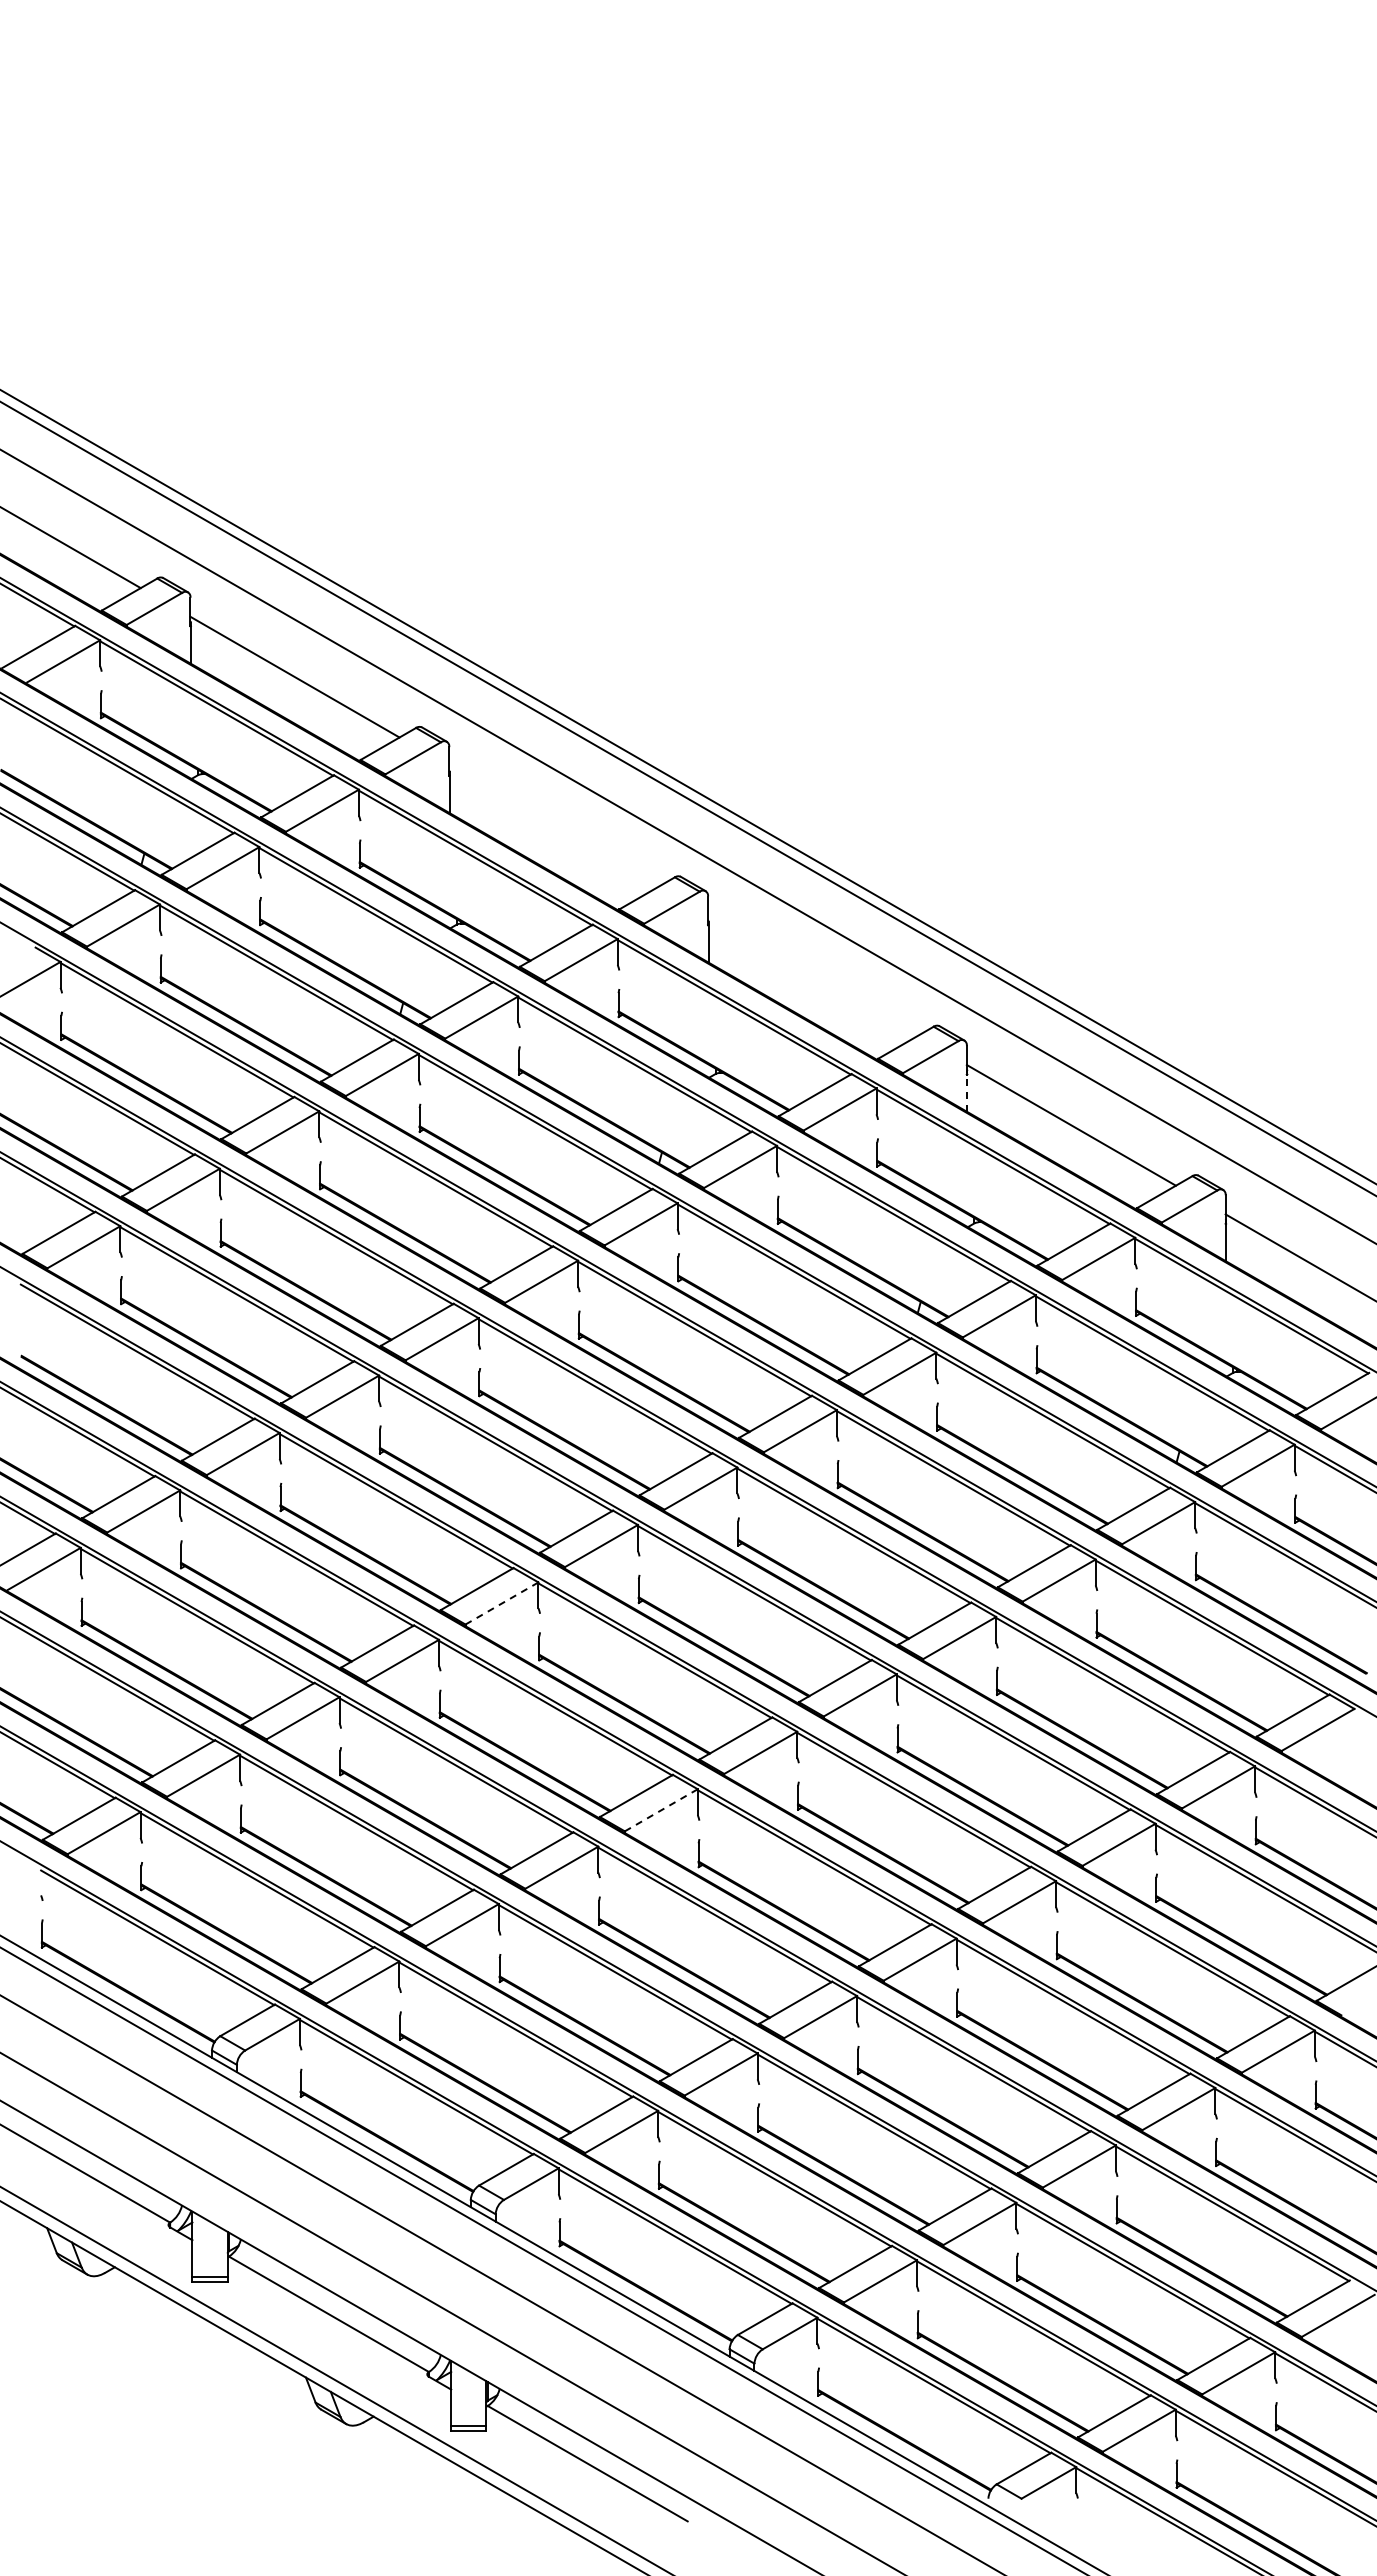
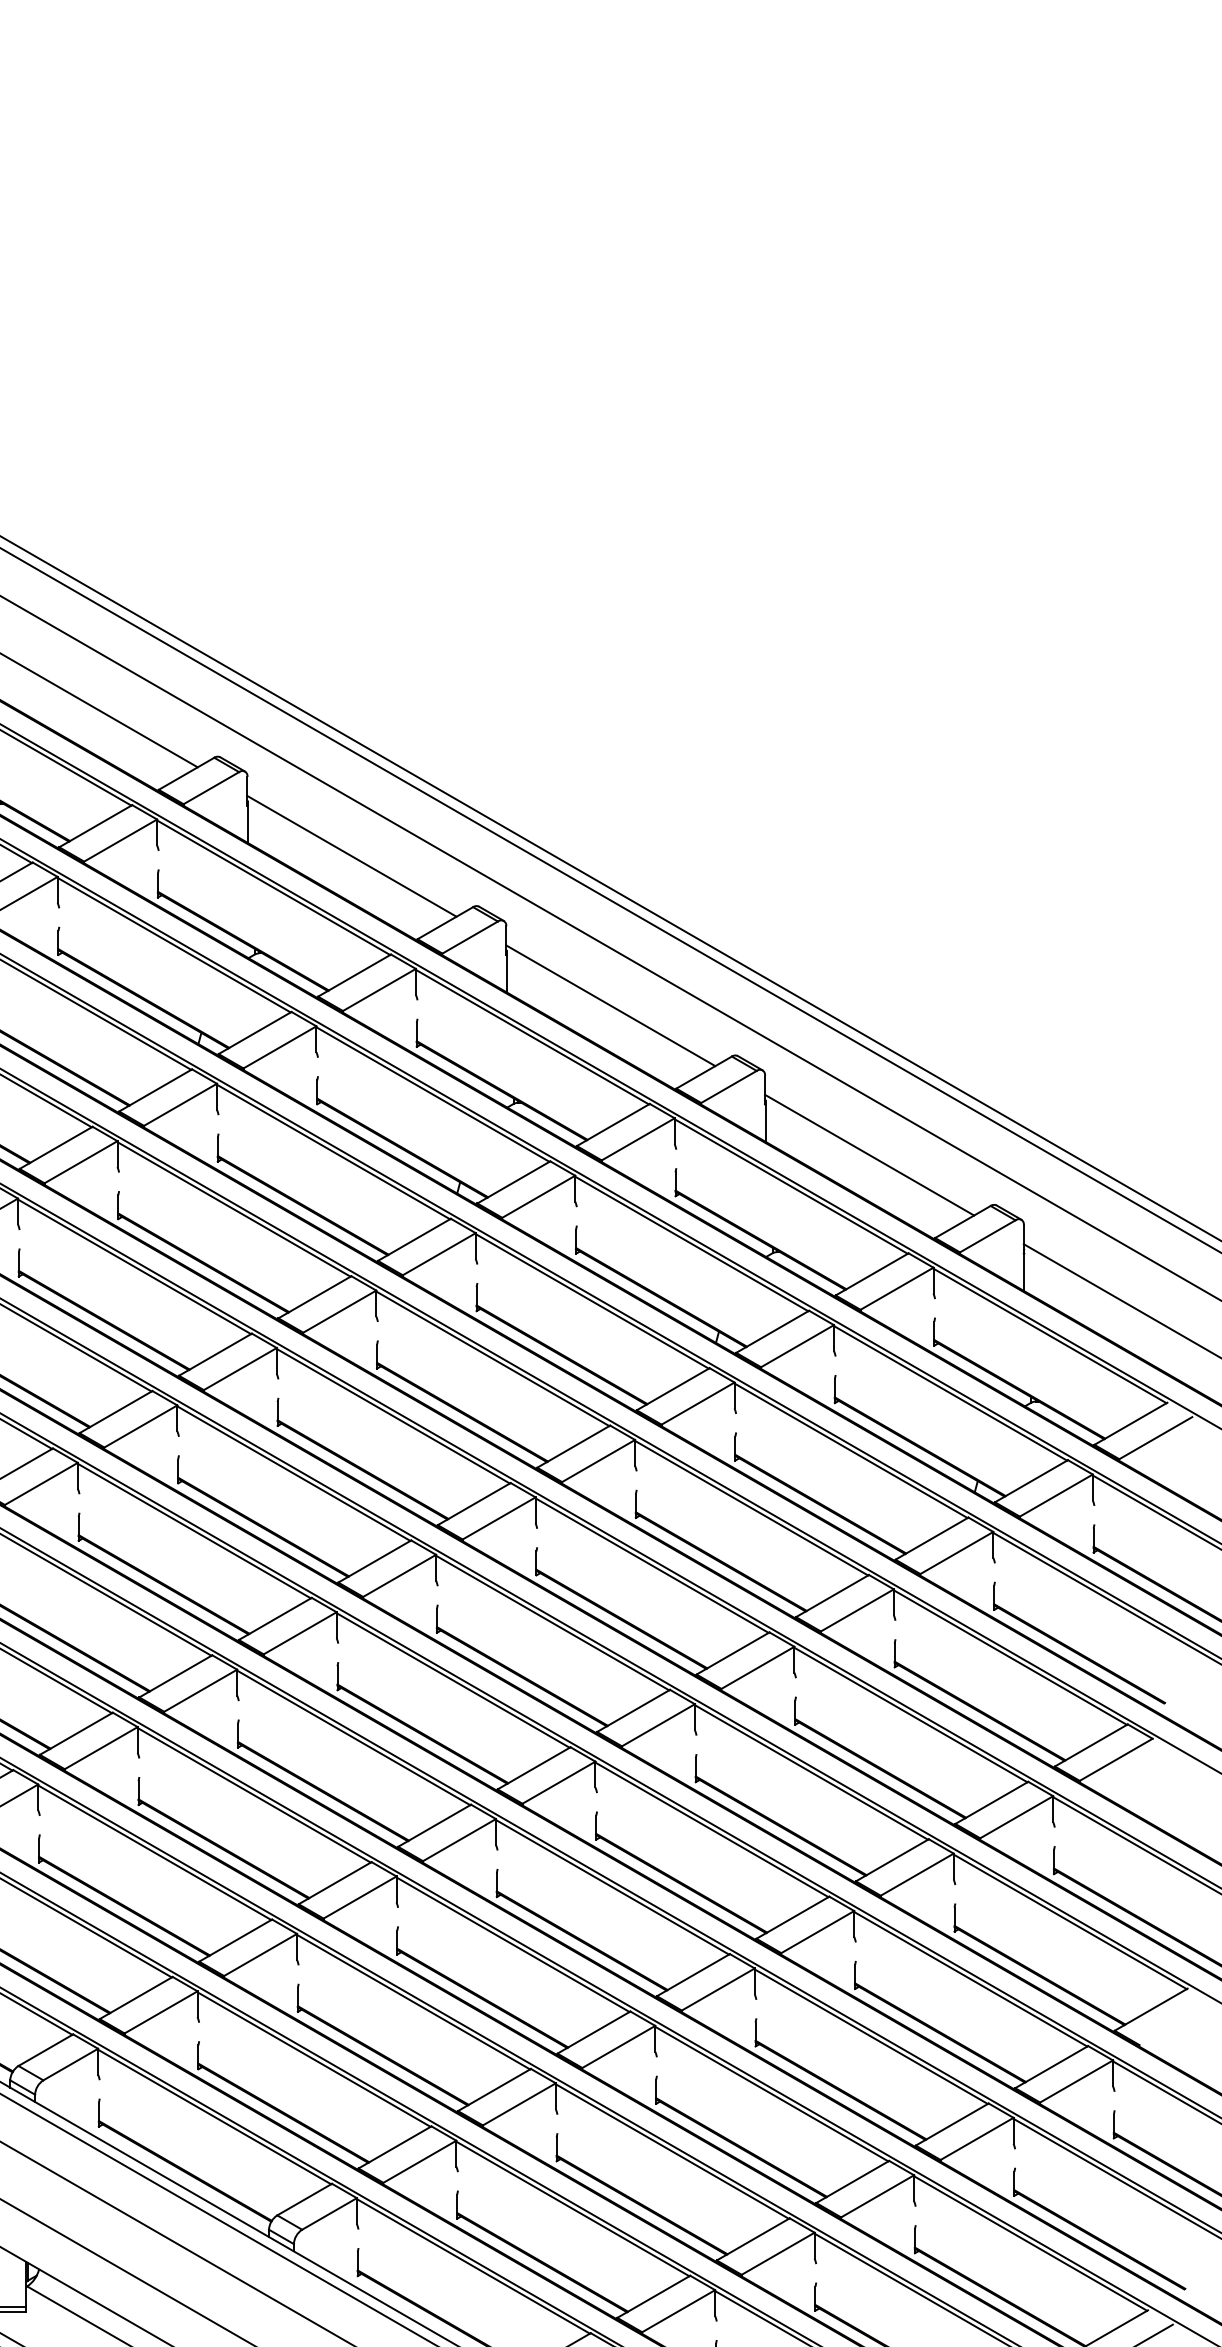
line: (553, 826) -> (351, 856), added
line: (812, 975) -> (610, 1005), added
line: (967, 1090) -> (765, 1120), dashed -> solid
line: (502, 1603) -> (300, 1633), dashed -> solid
line: (661, 1810) -> (459, 1840), dashed -> solid

